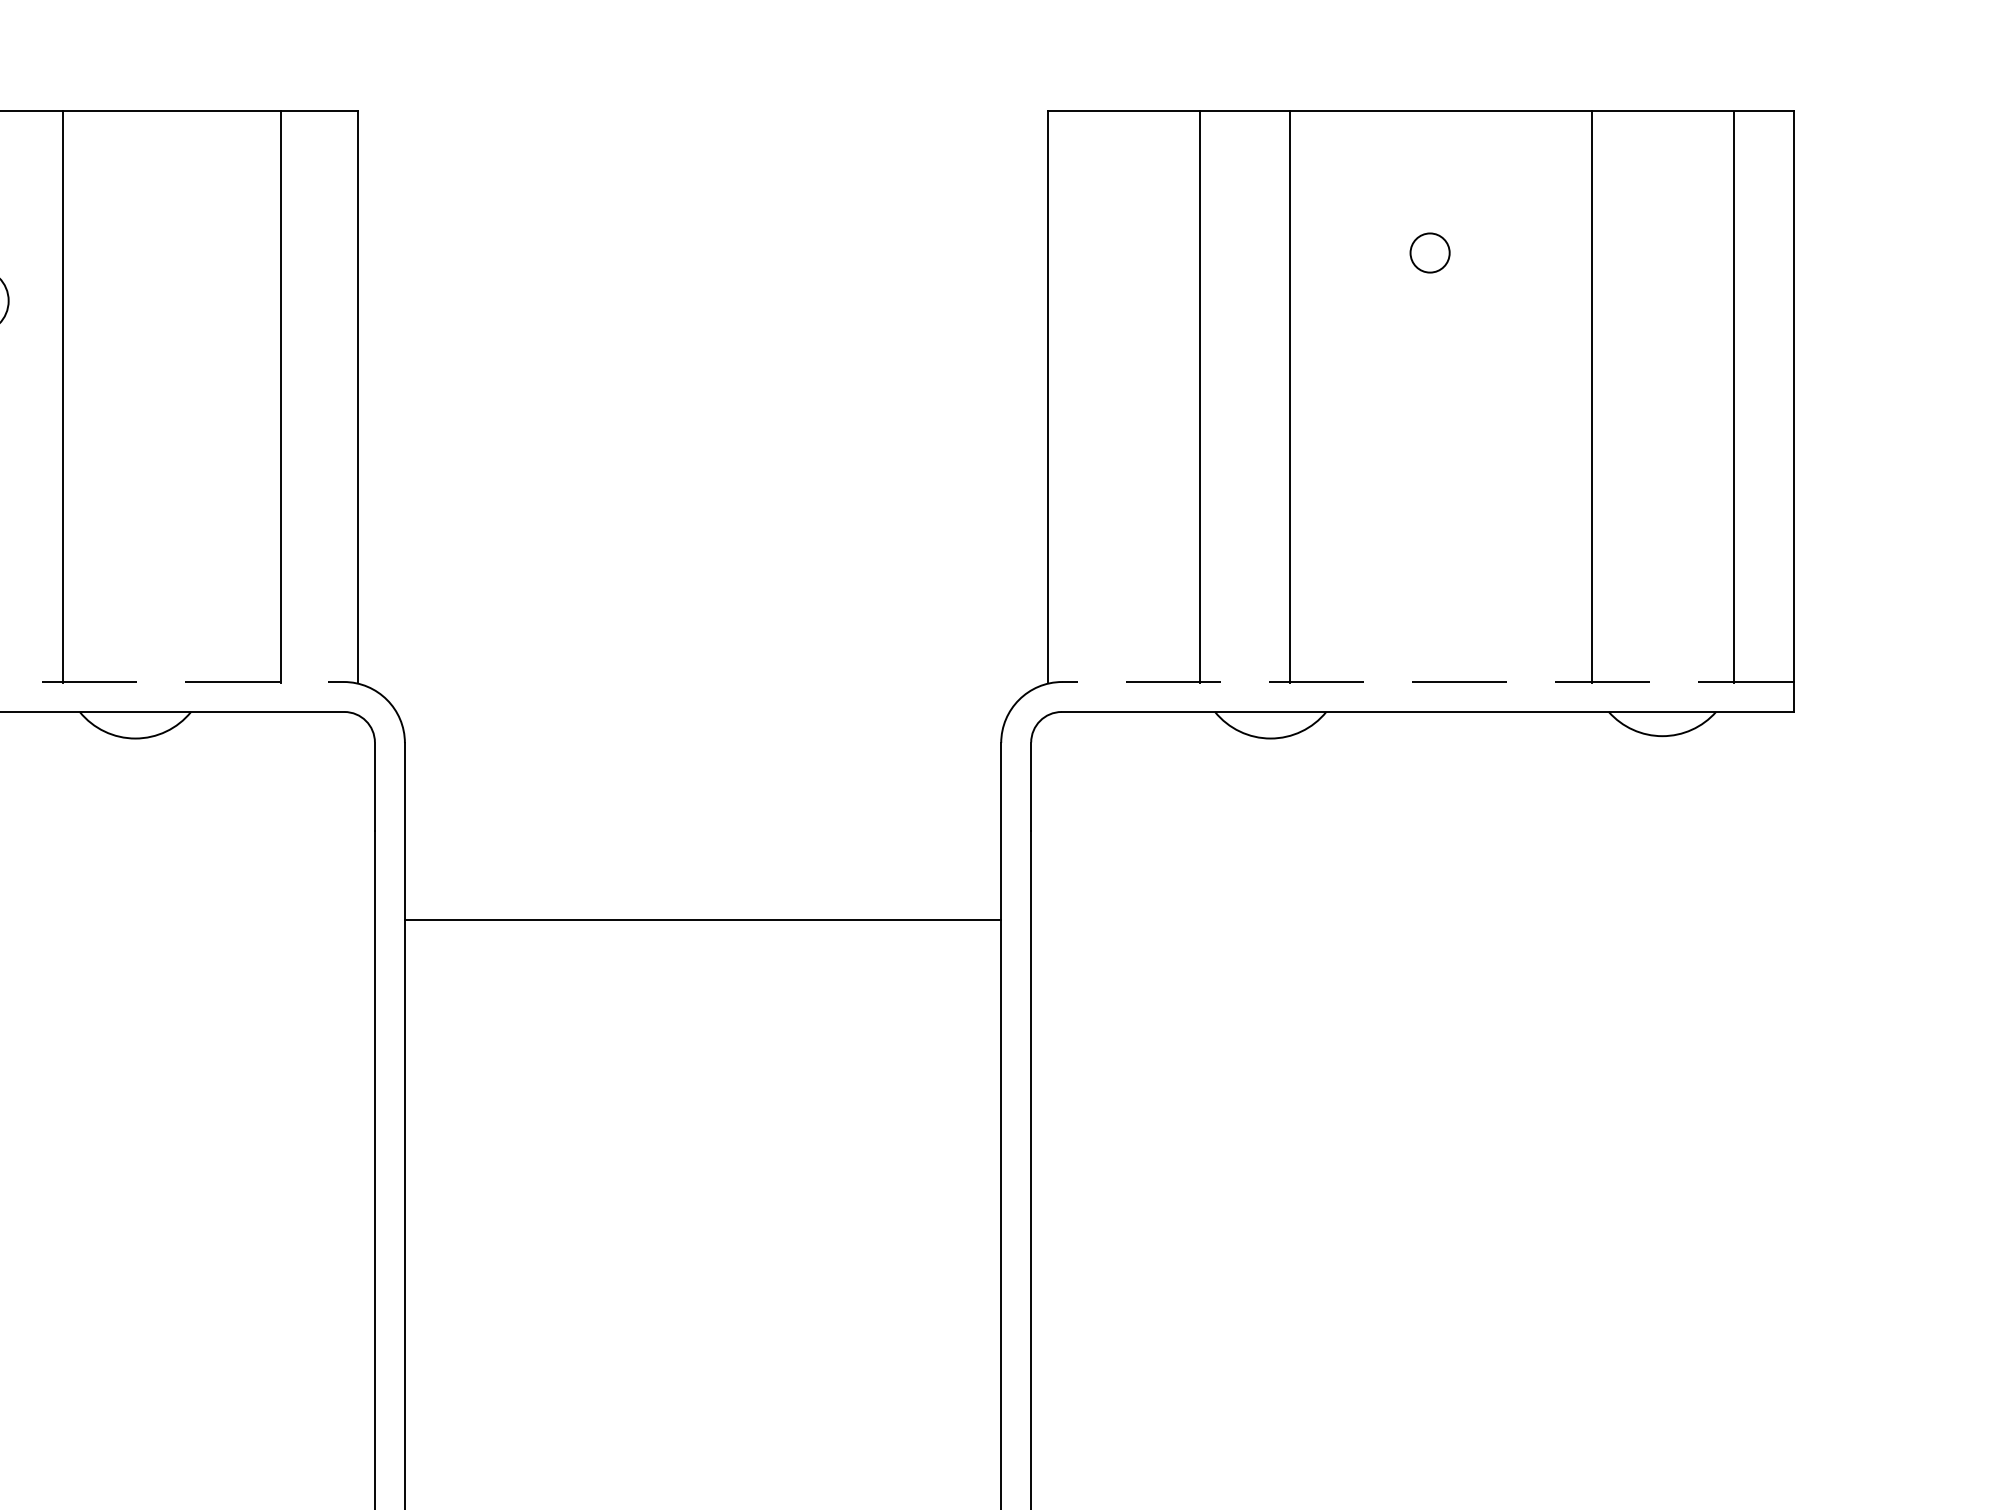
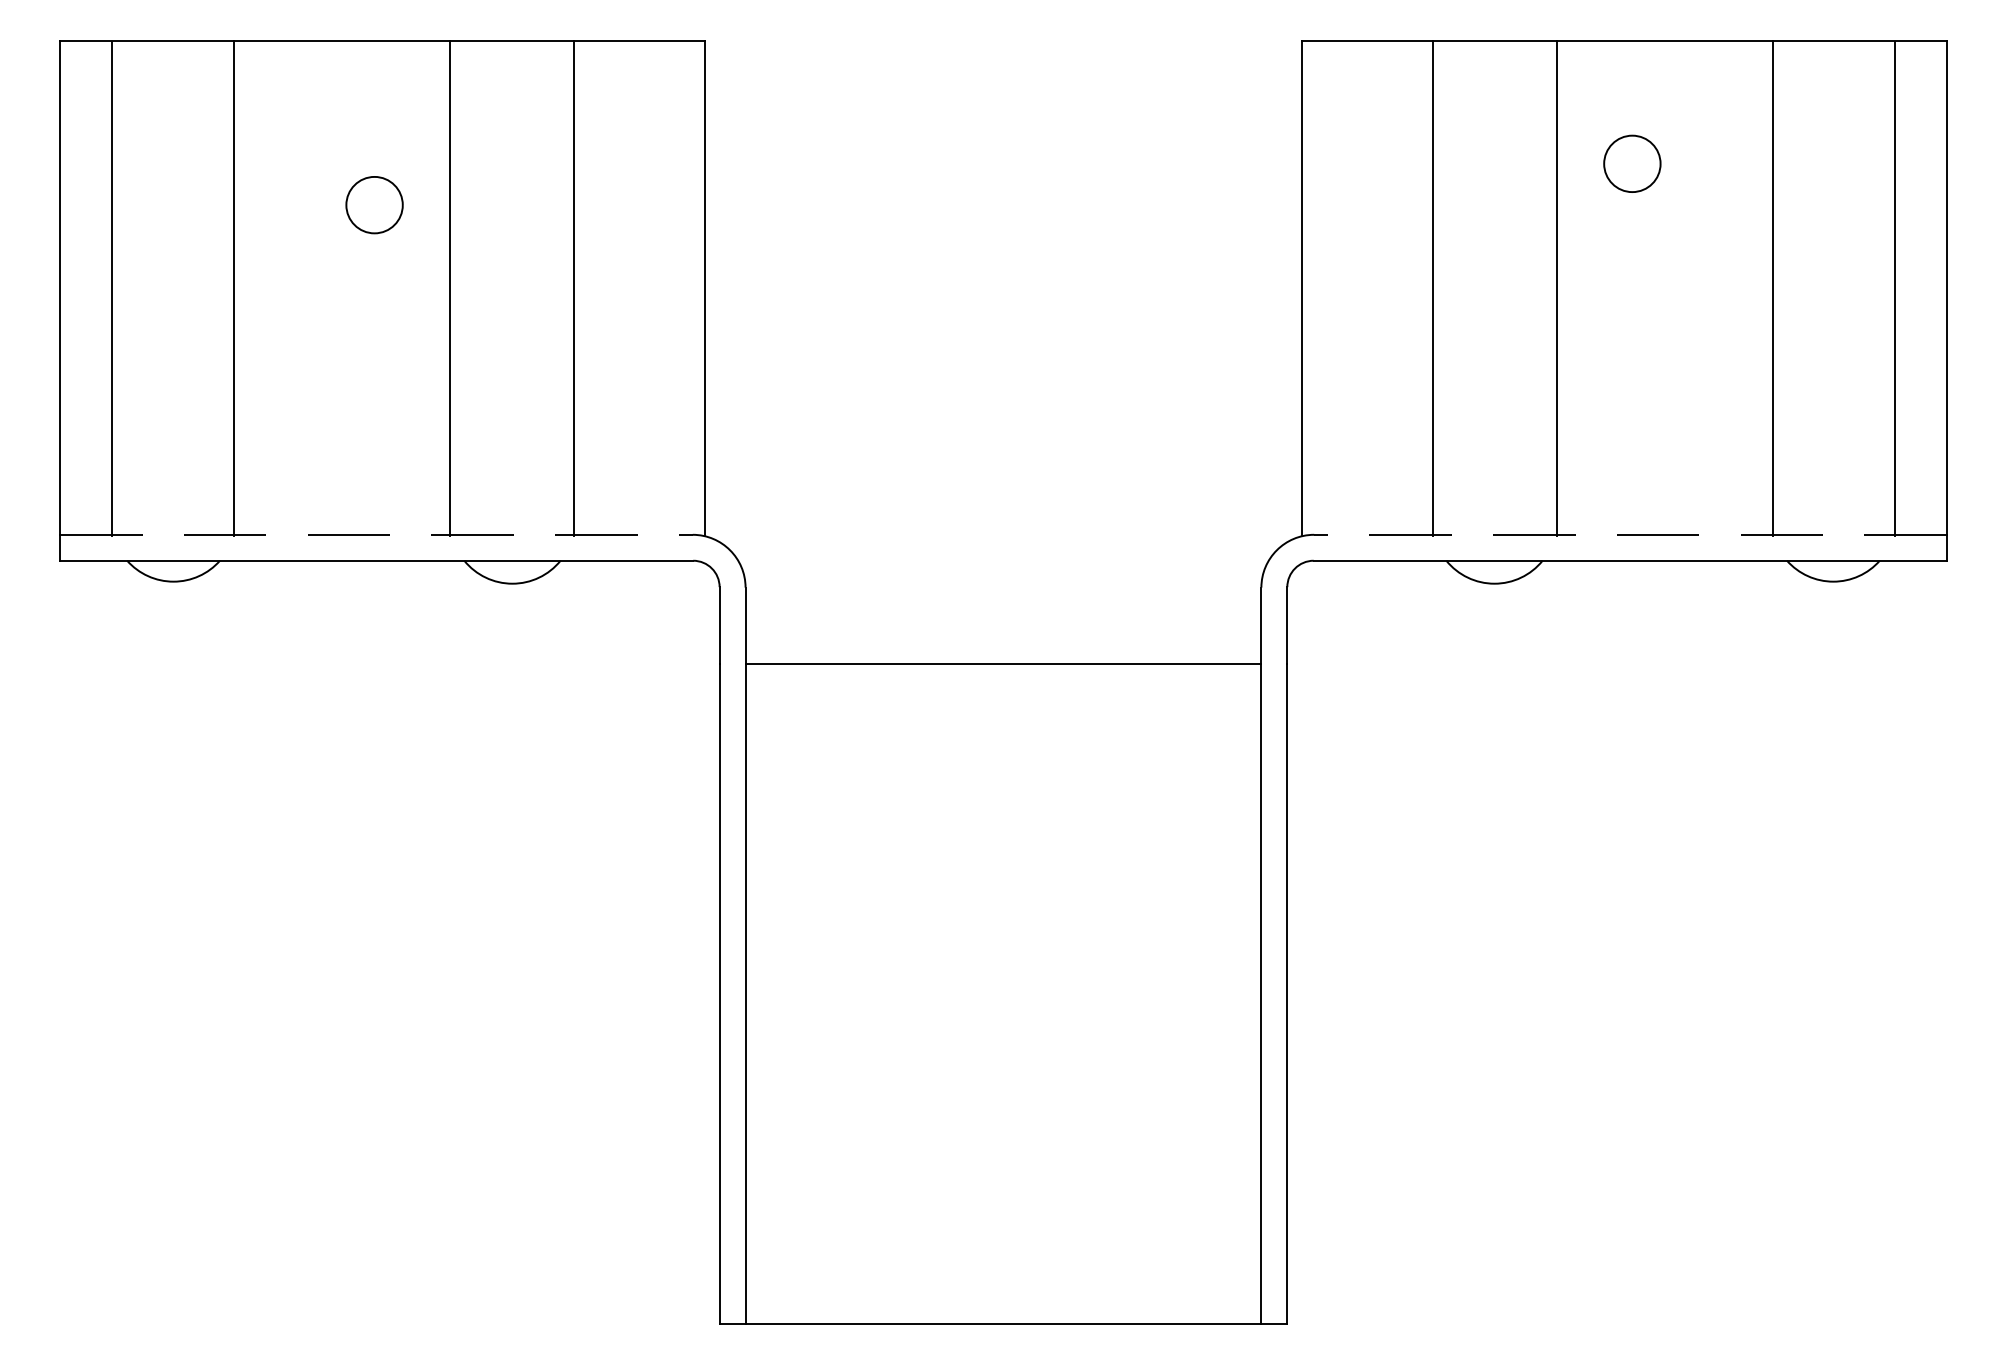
circle: (1430, 252) -> (1632, 163), size x1.67
line: (281, 397) -> (573, 288), moved
line: (1289, 397) -> (1556, 288), moved
line: (703, 919) -> (1003, 663), moved

